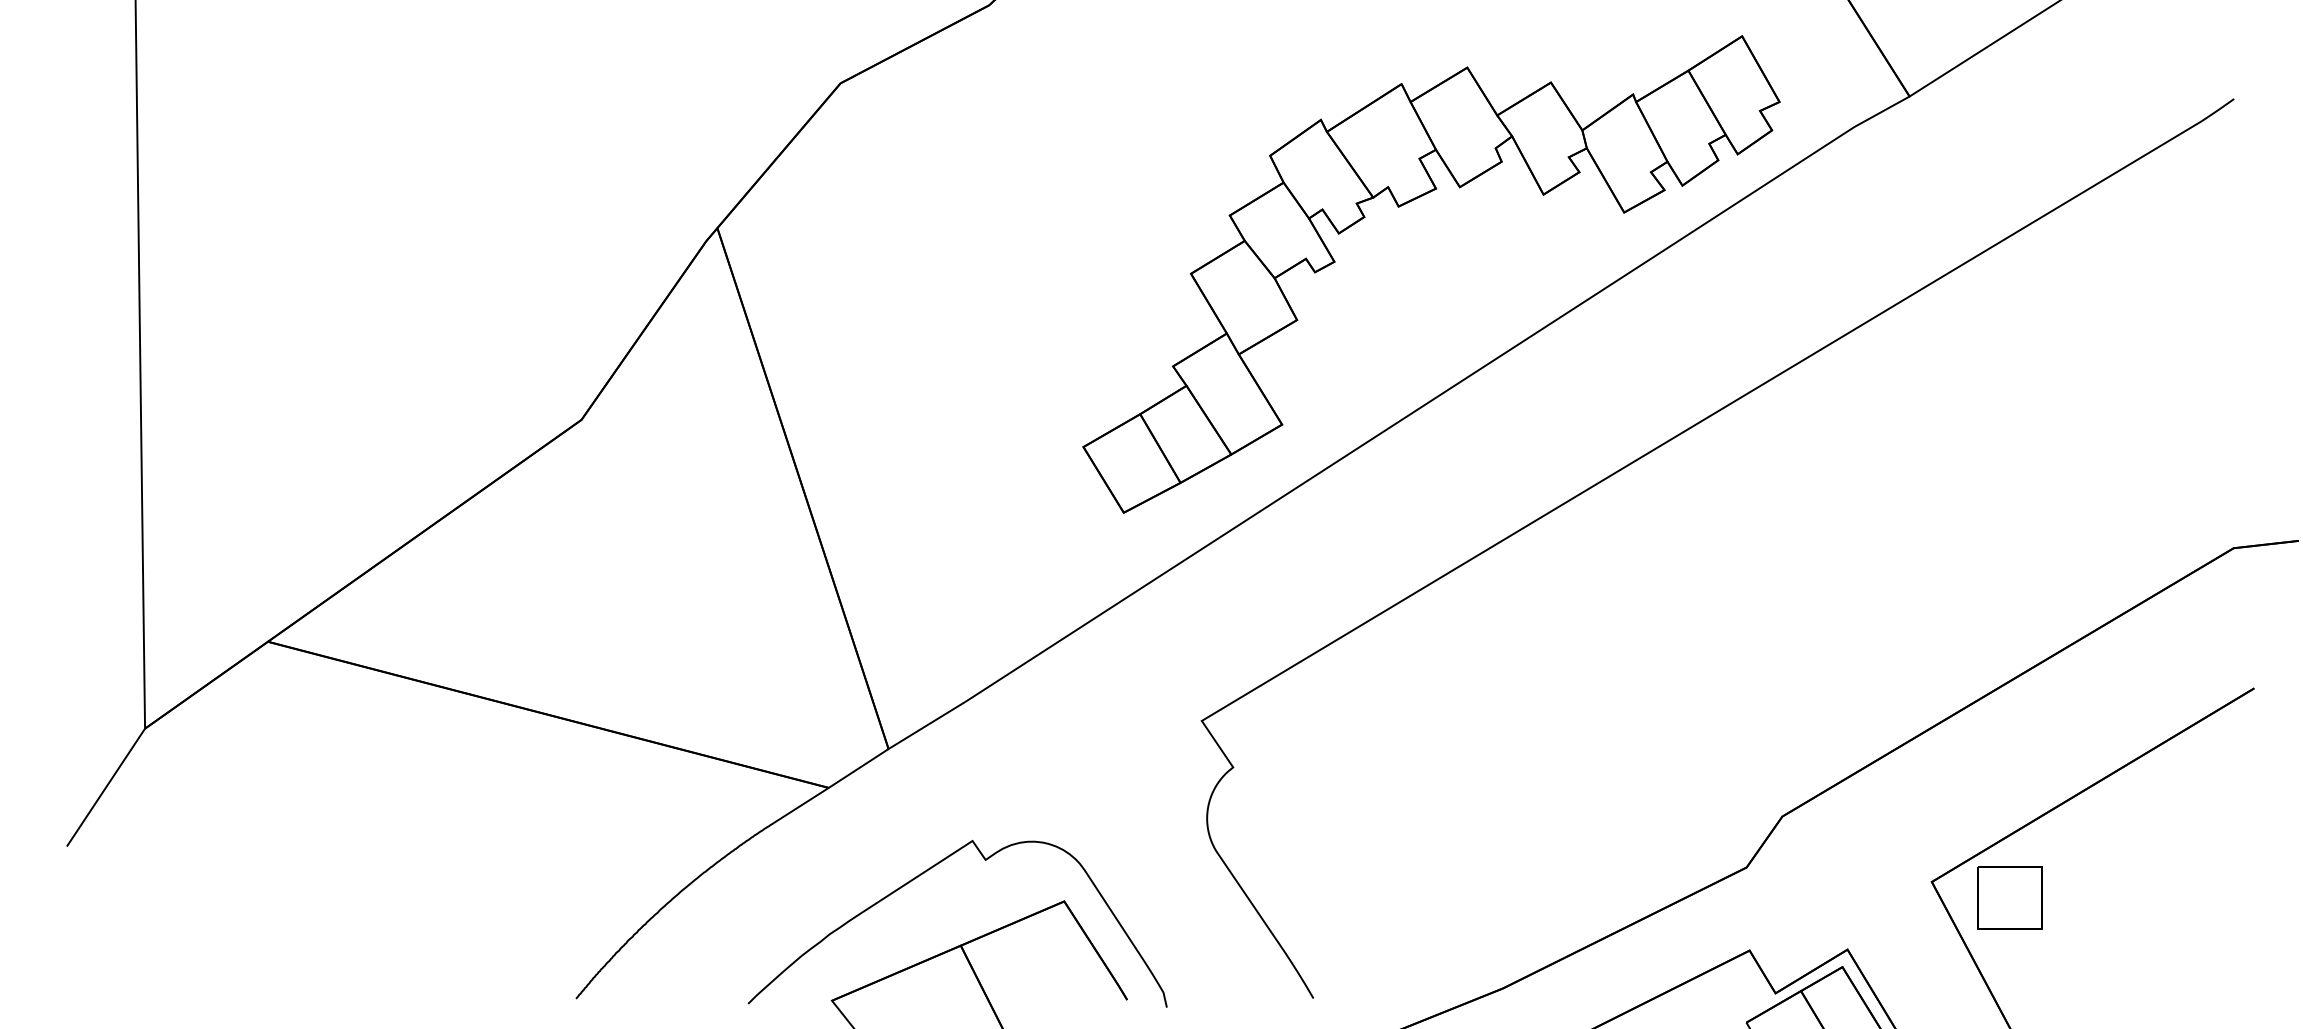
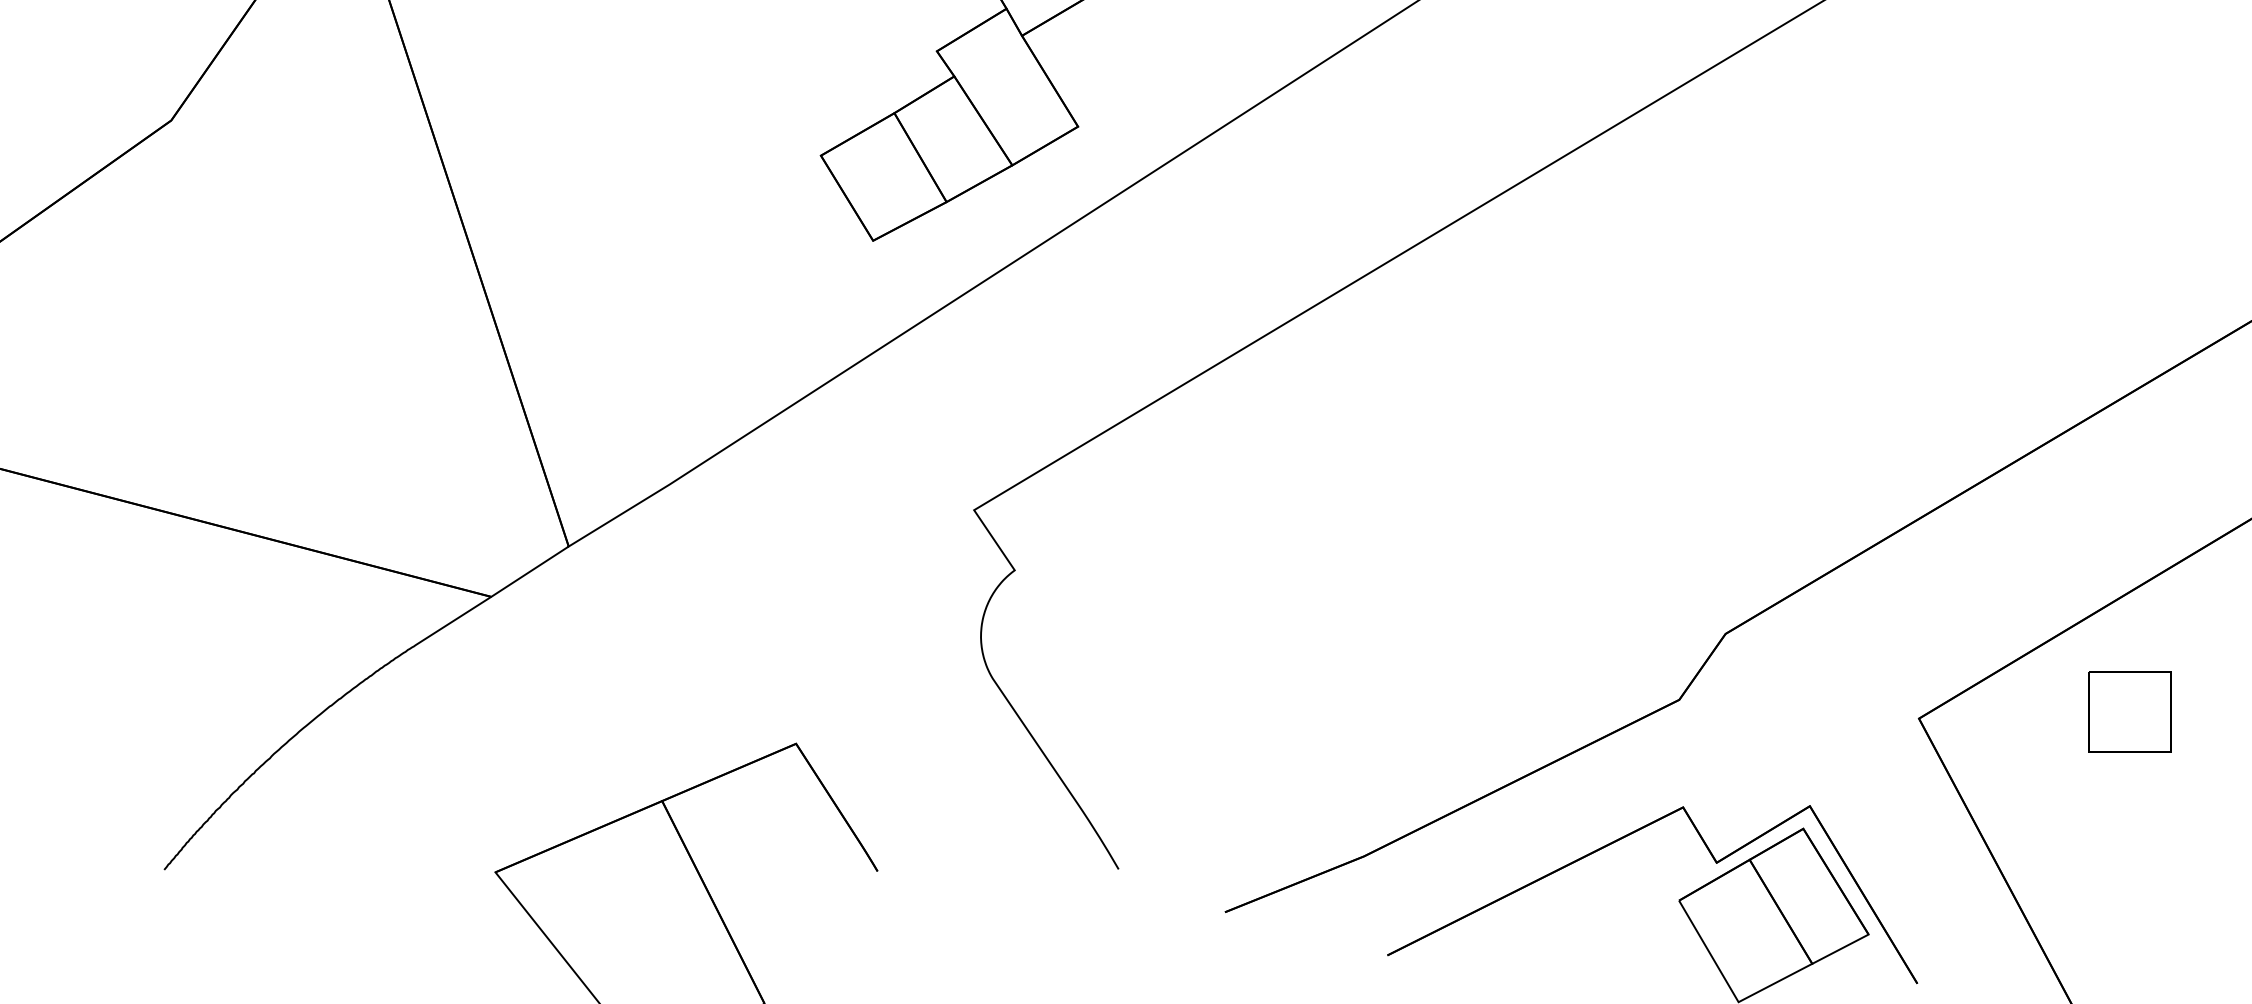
curve: (924, 873) -> (615, 707), removed
part: (2009, 897) -> (2129, 711), moved

